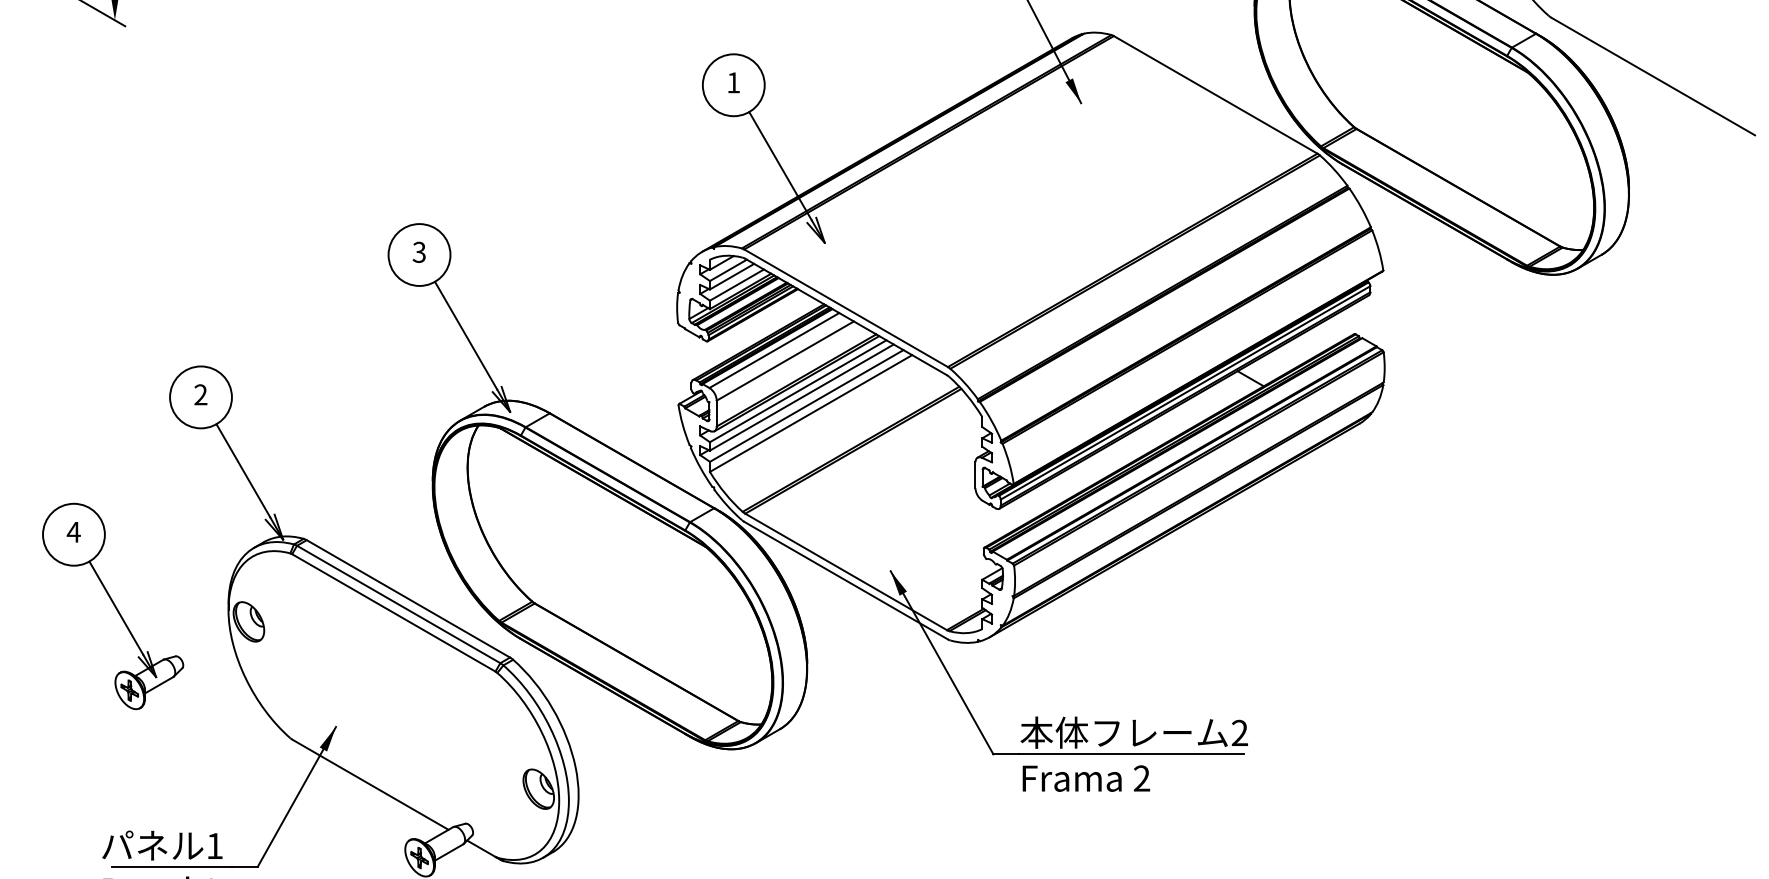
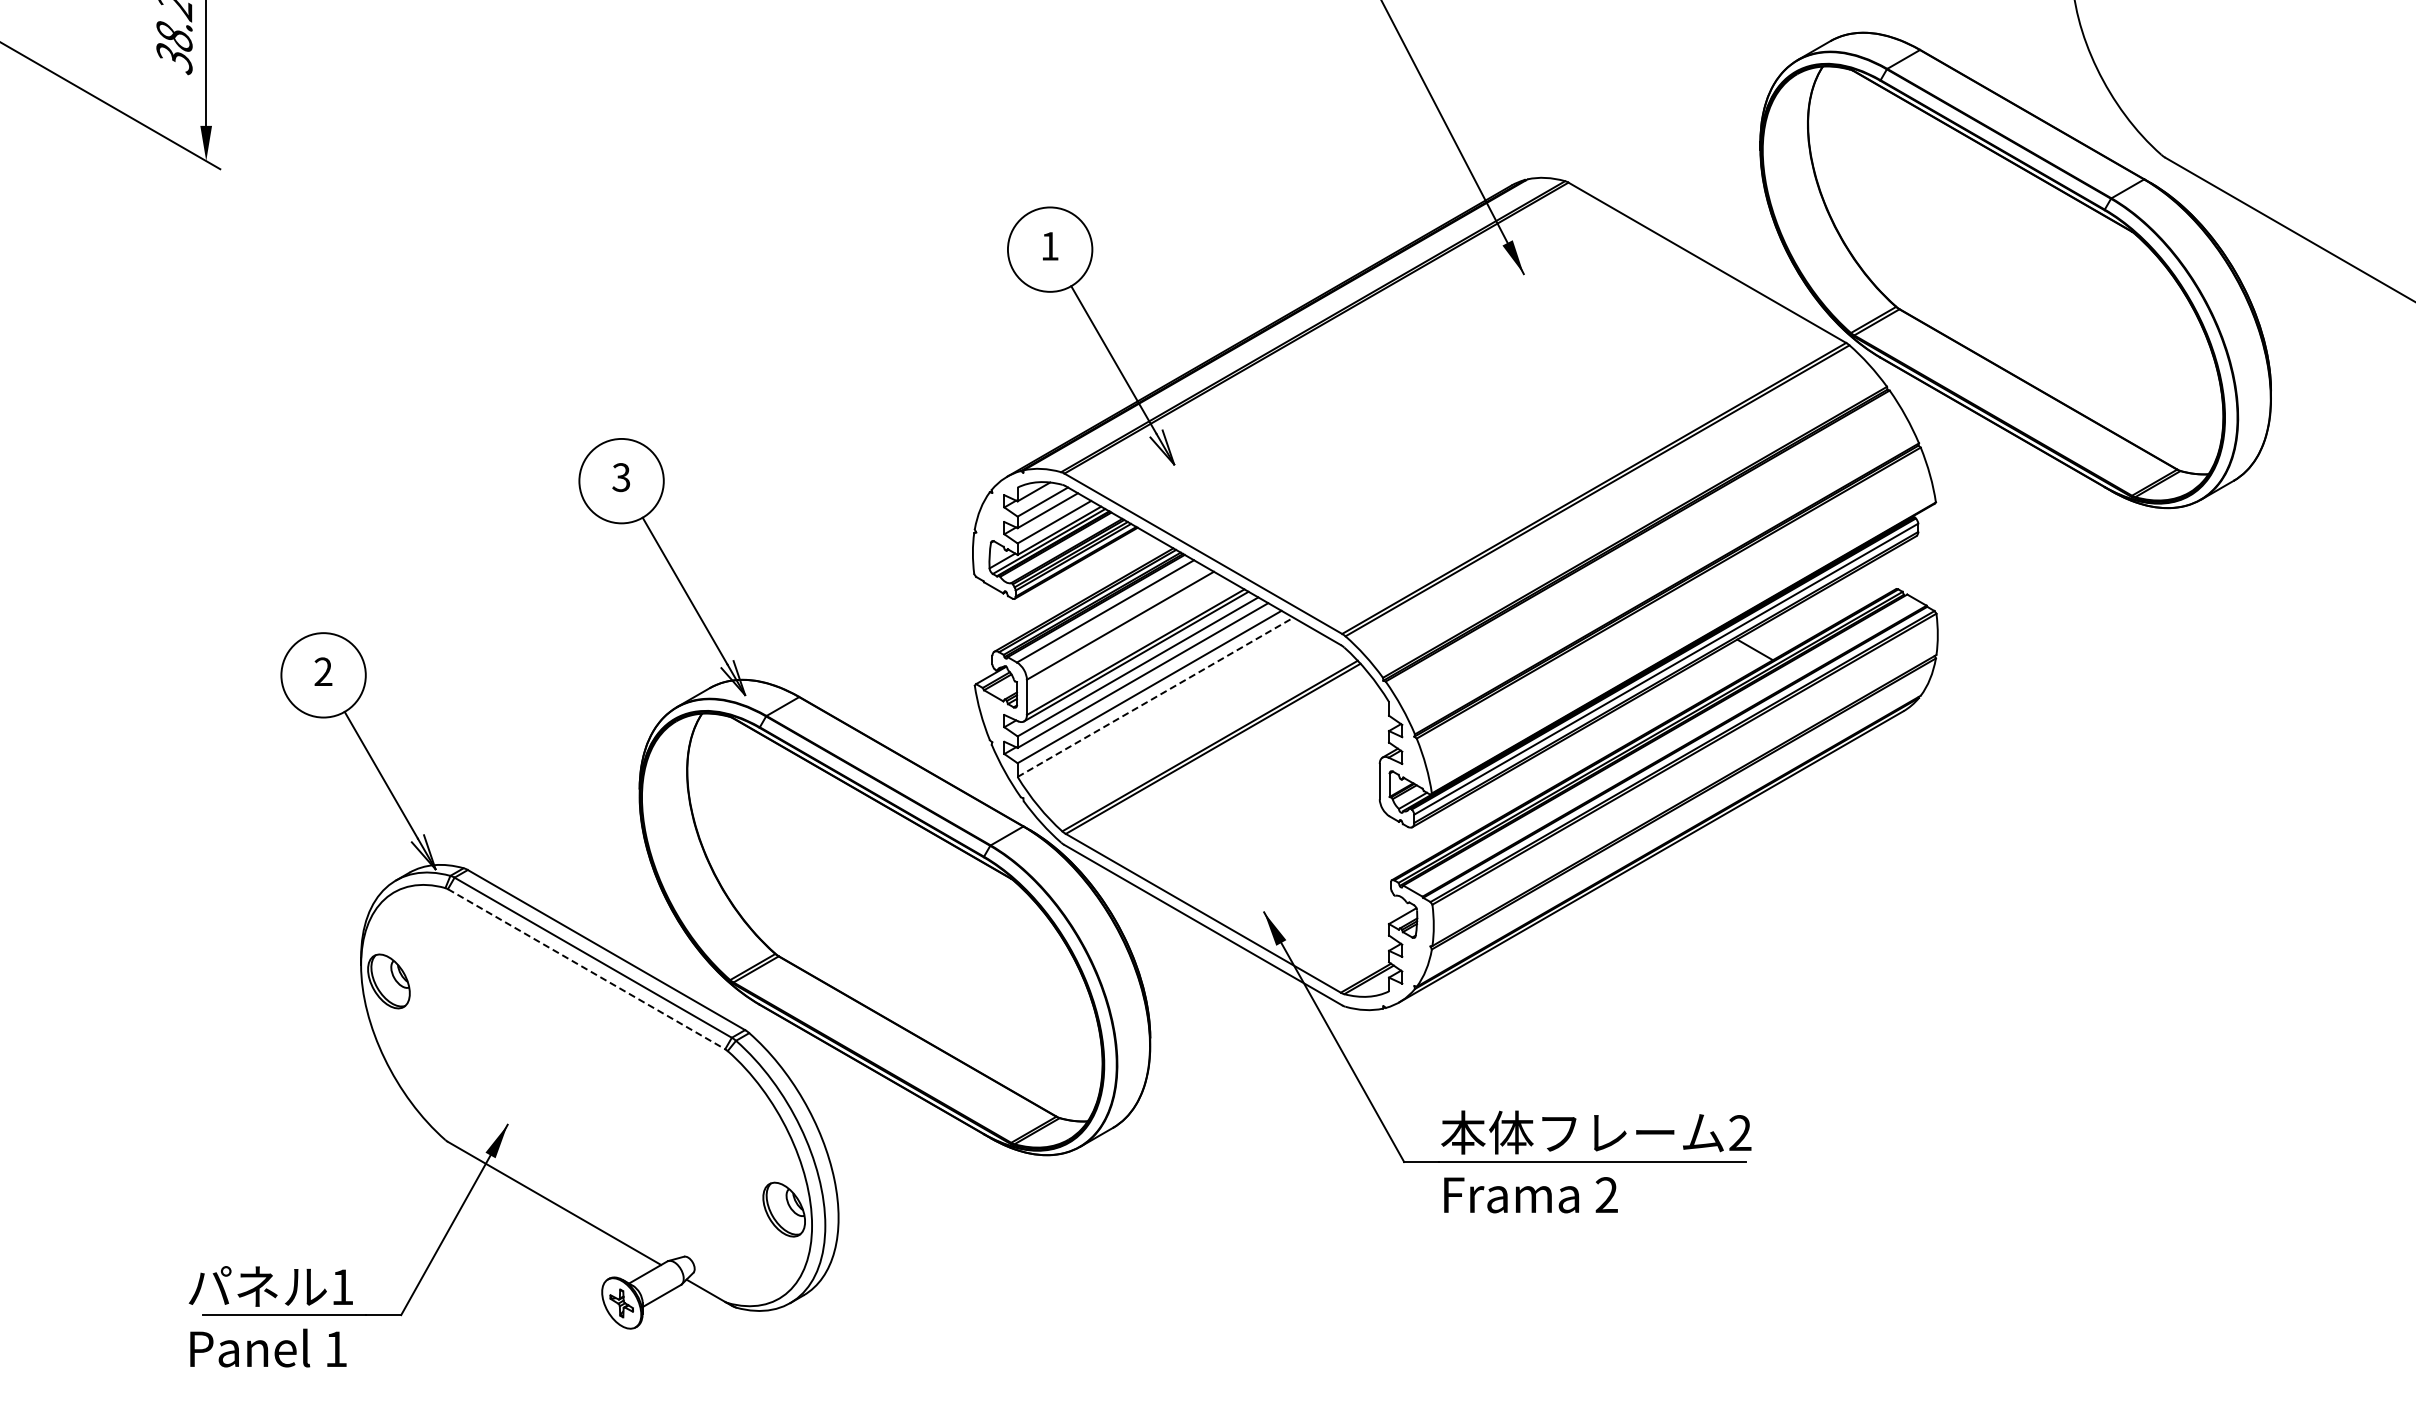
line: (811, 413) -> (1156, 697), solid -> dashed
part: (112, 606) -> (203, 960), removed
line: (394, 613) -> (587, 969), solid -> dashed

